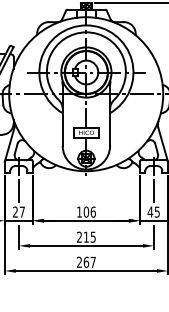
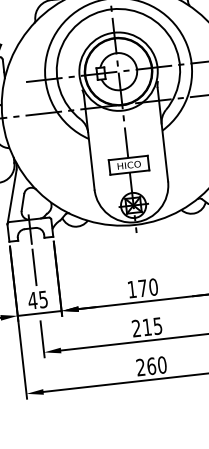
text: (18, 211) -> (37, 299), 27 -> 45
text: (89, 211) -> (147, 286), 106 -> 170
text: (92, 261) -> (160, 363), 267 -> 260

